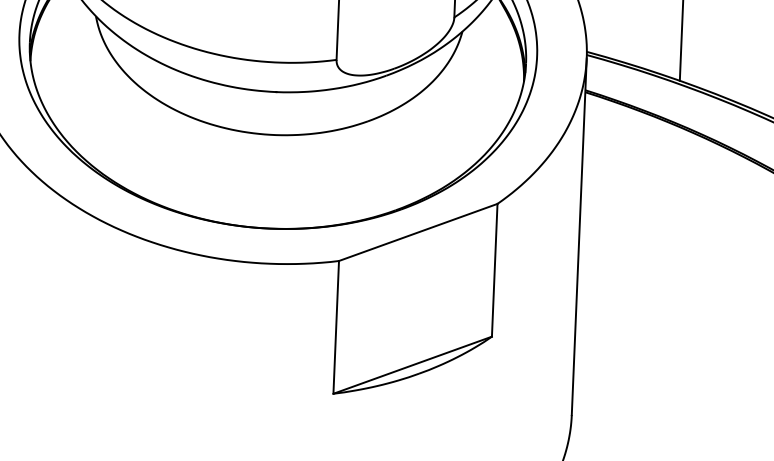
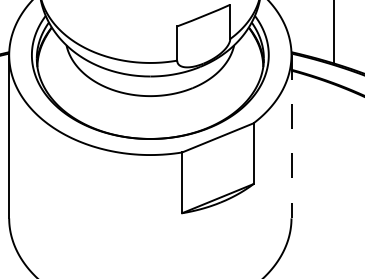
line: (579, 236) -> (291, 136), solid -> dashed

